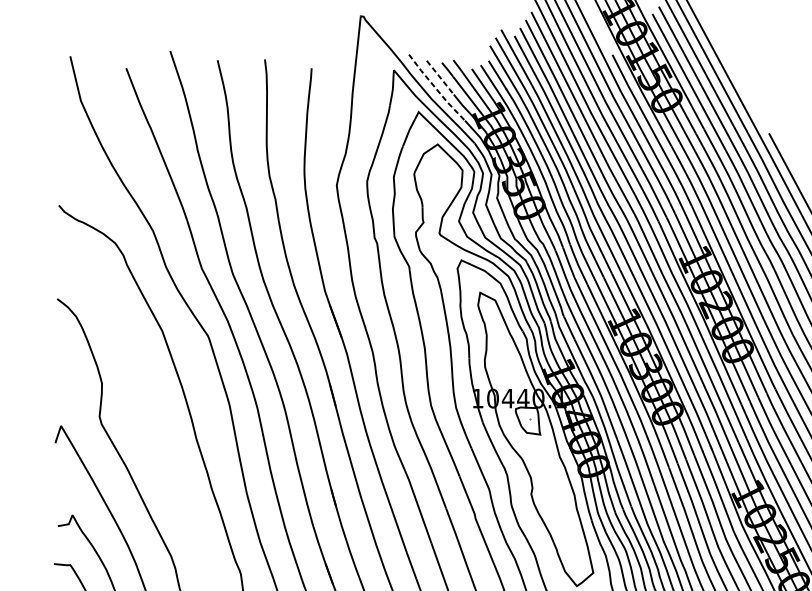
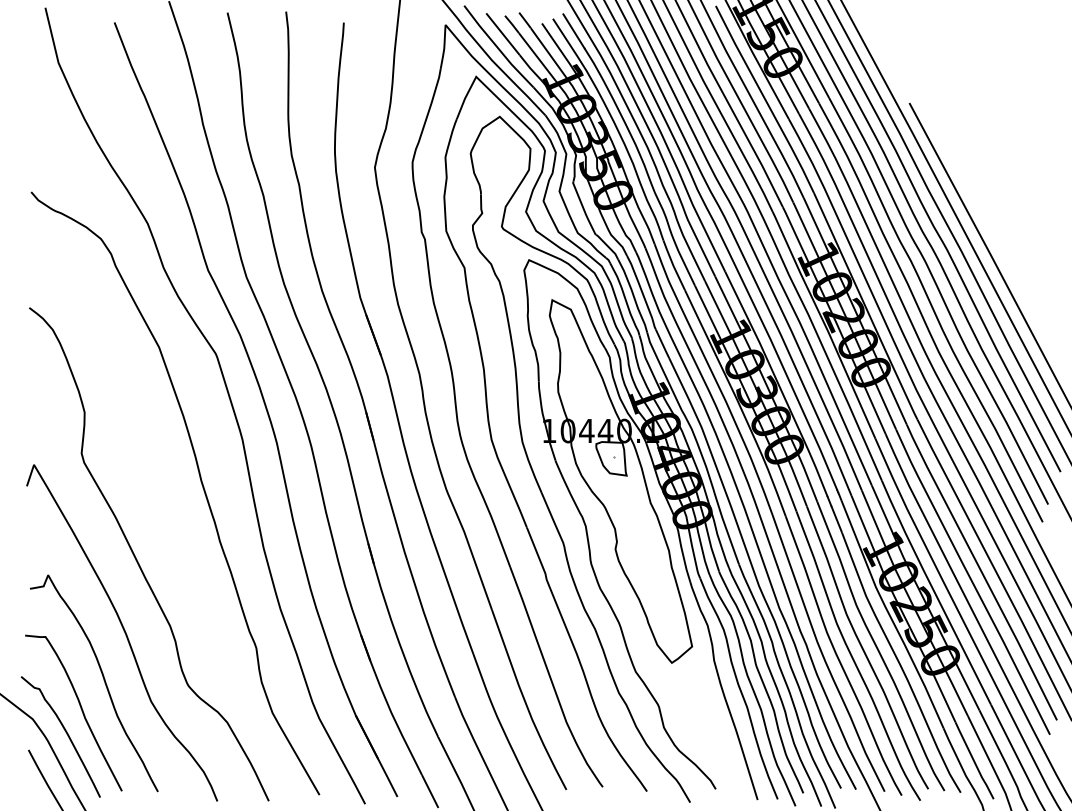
line: (440, 77) -> (503, 34), dashed -> solid
line: (435, 88) -> (497, 47), dashed -> solid

